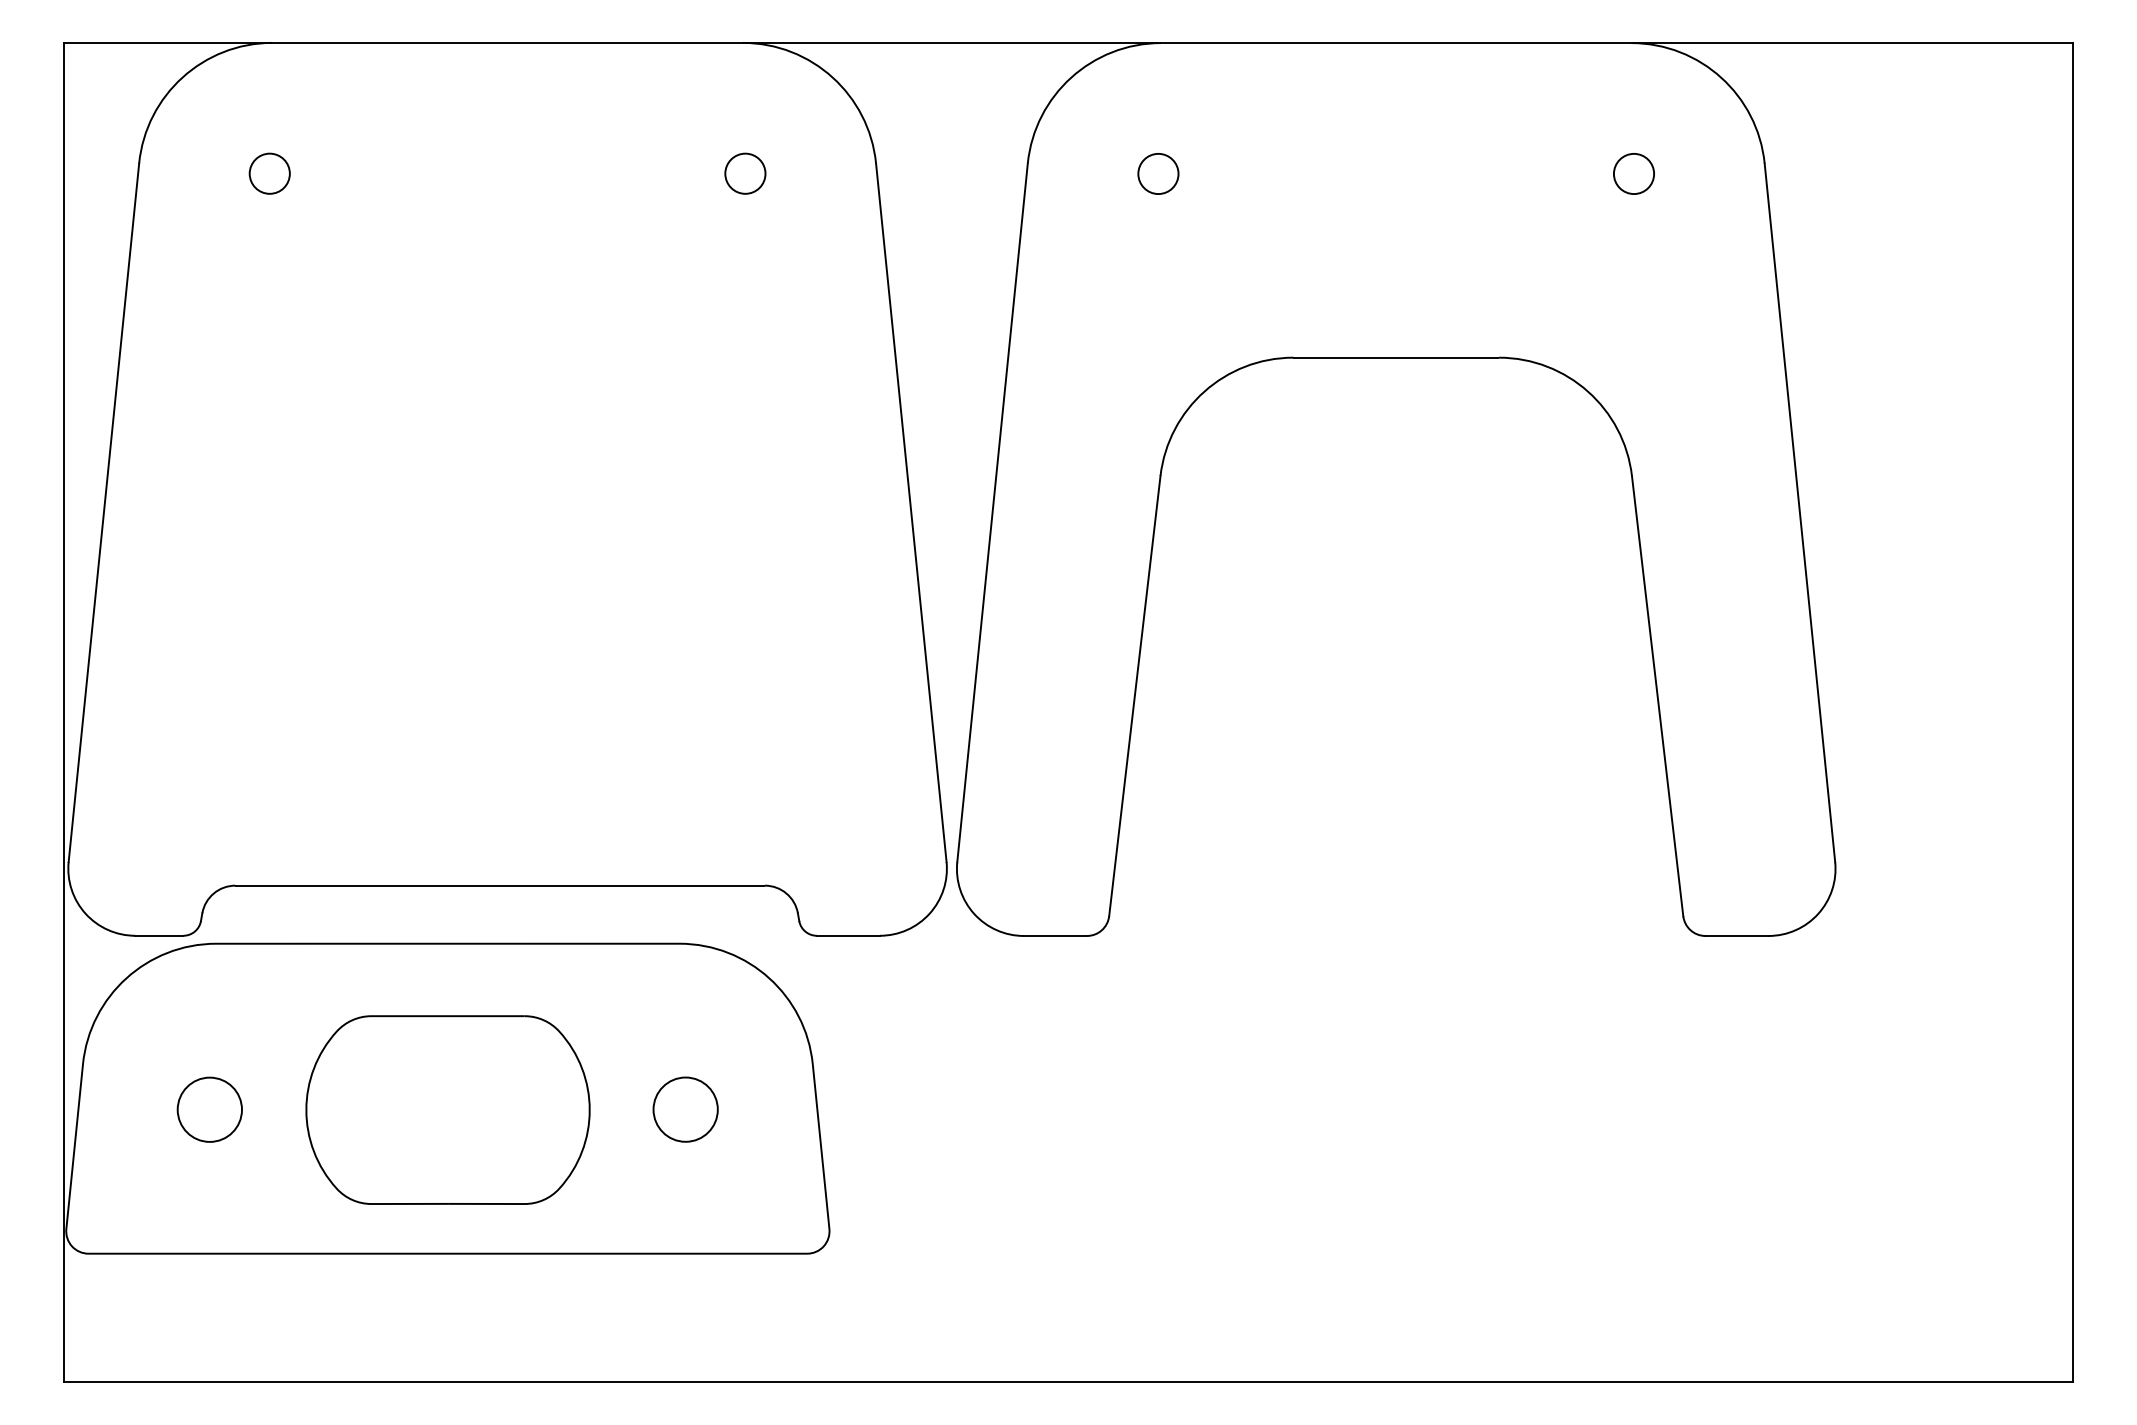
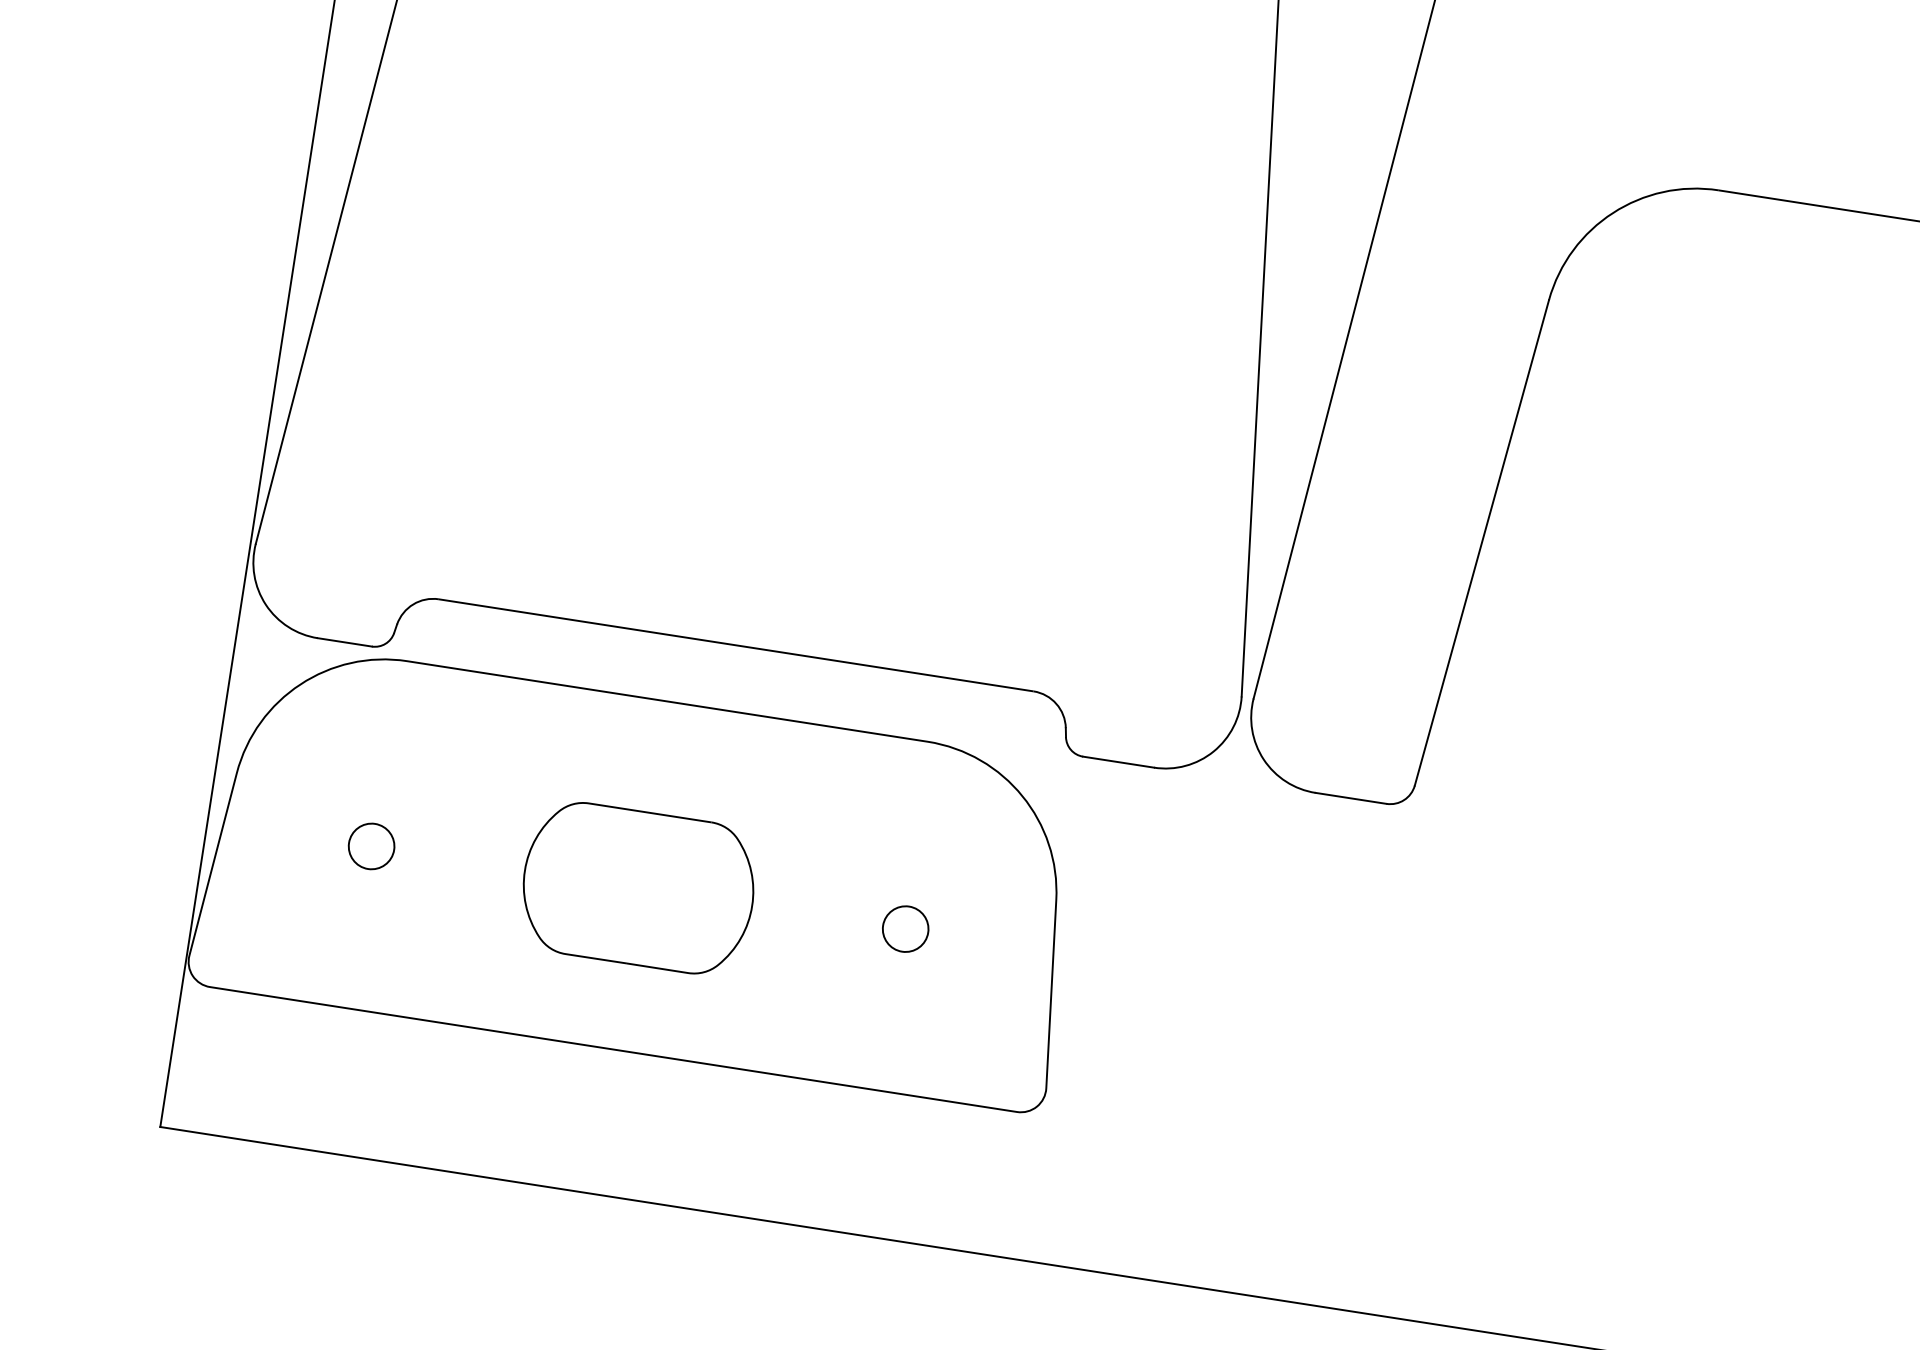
circle: (210, 1109) -> (372, 846), size x0.62
part: (447, 1109) -> (638, 887), size x0.71
circle: (685, 1109) -> (905, 928), size x0.62

